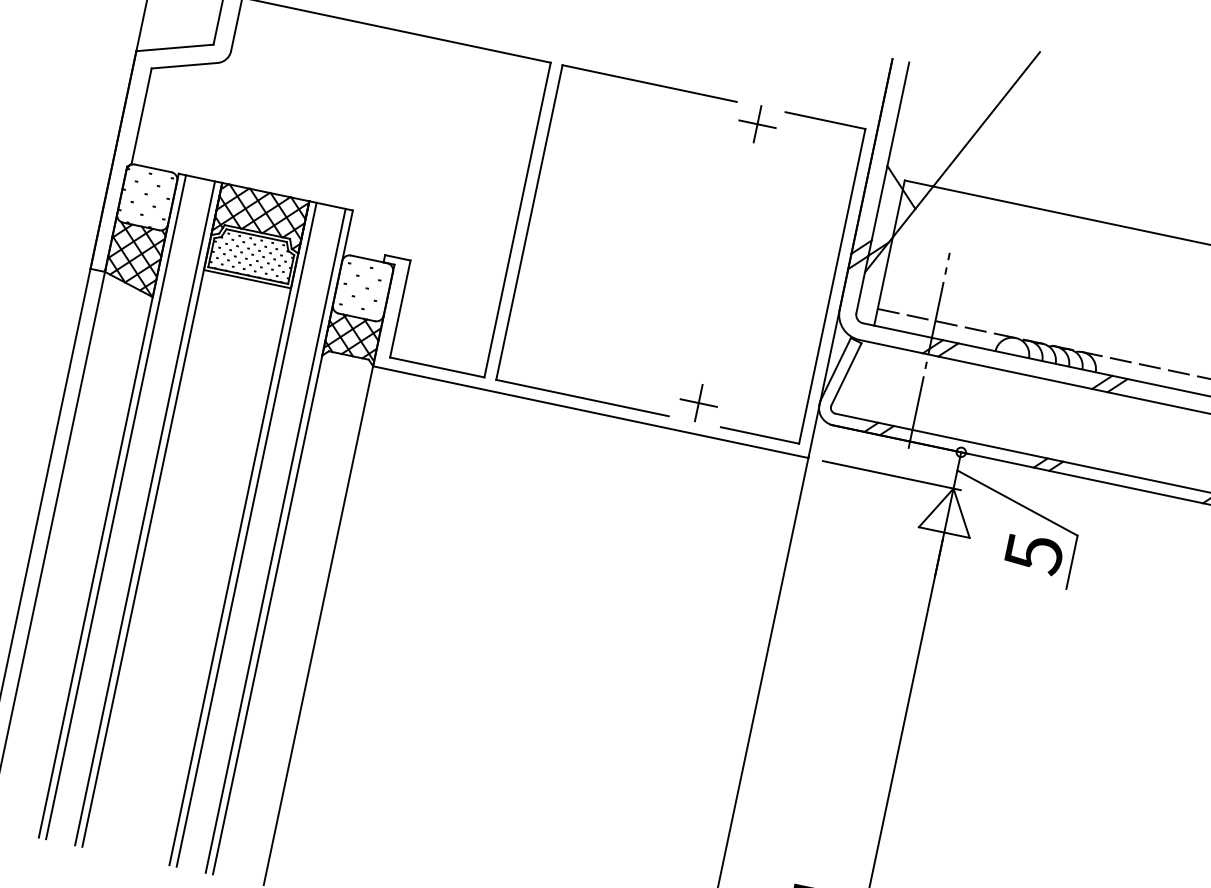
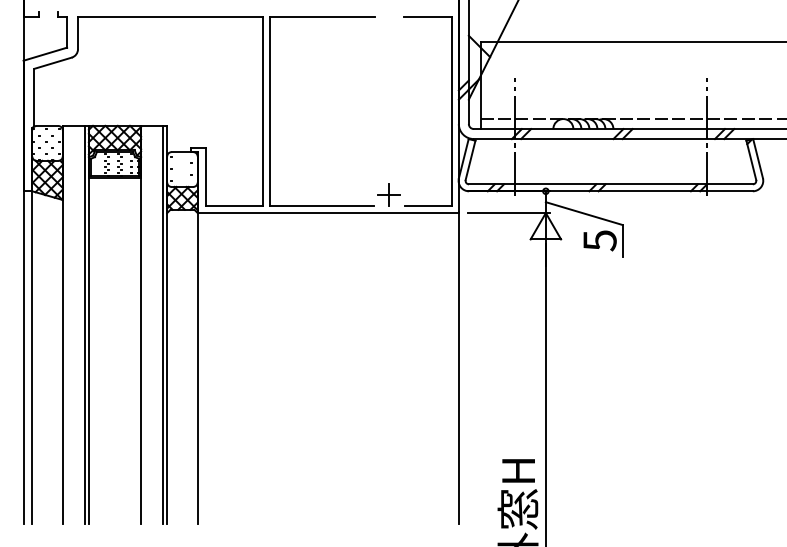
part: (756, 123) -> (388, 27), removed
line: (116, 507) -> (67, 325), removed
line: (246, 535) -> (145, 325), removed

